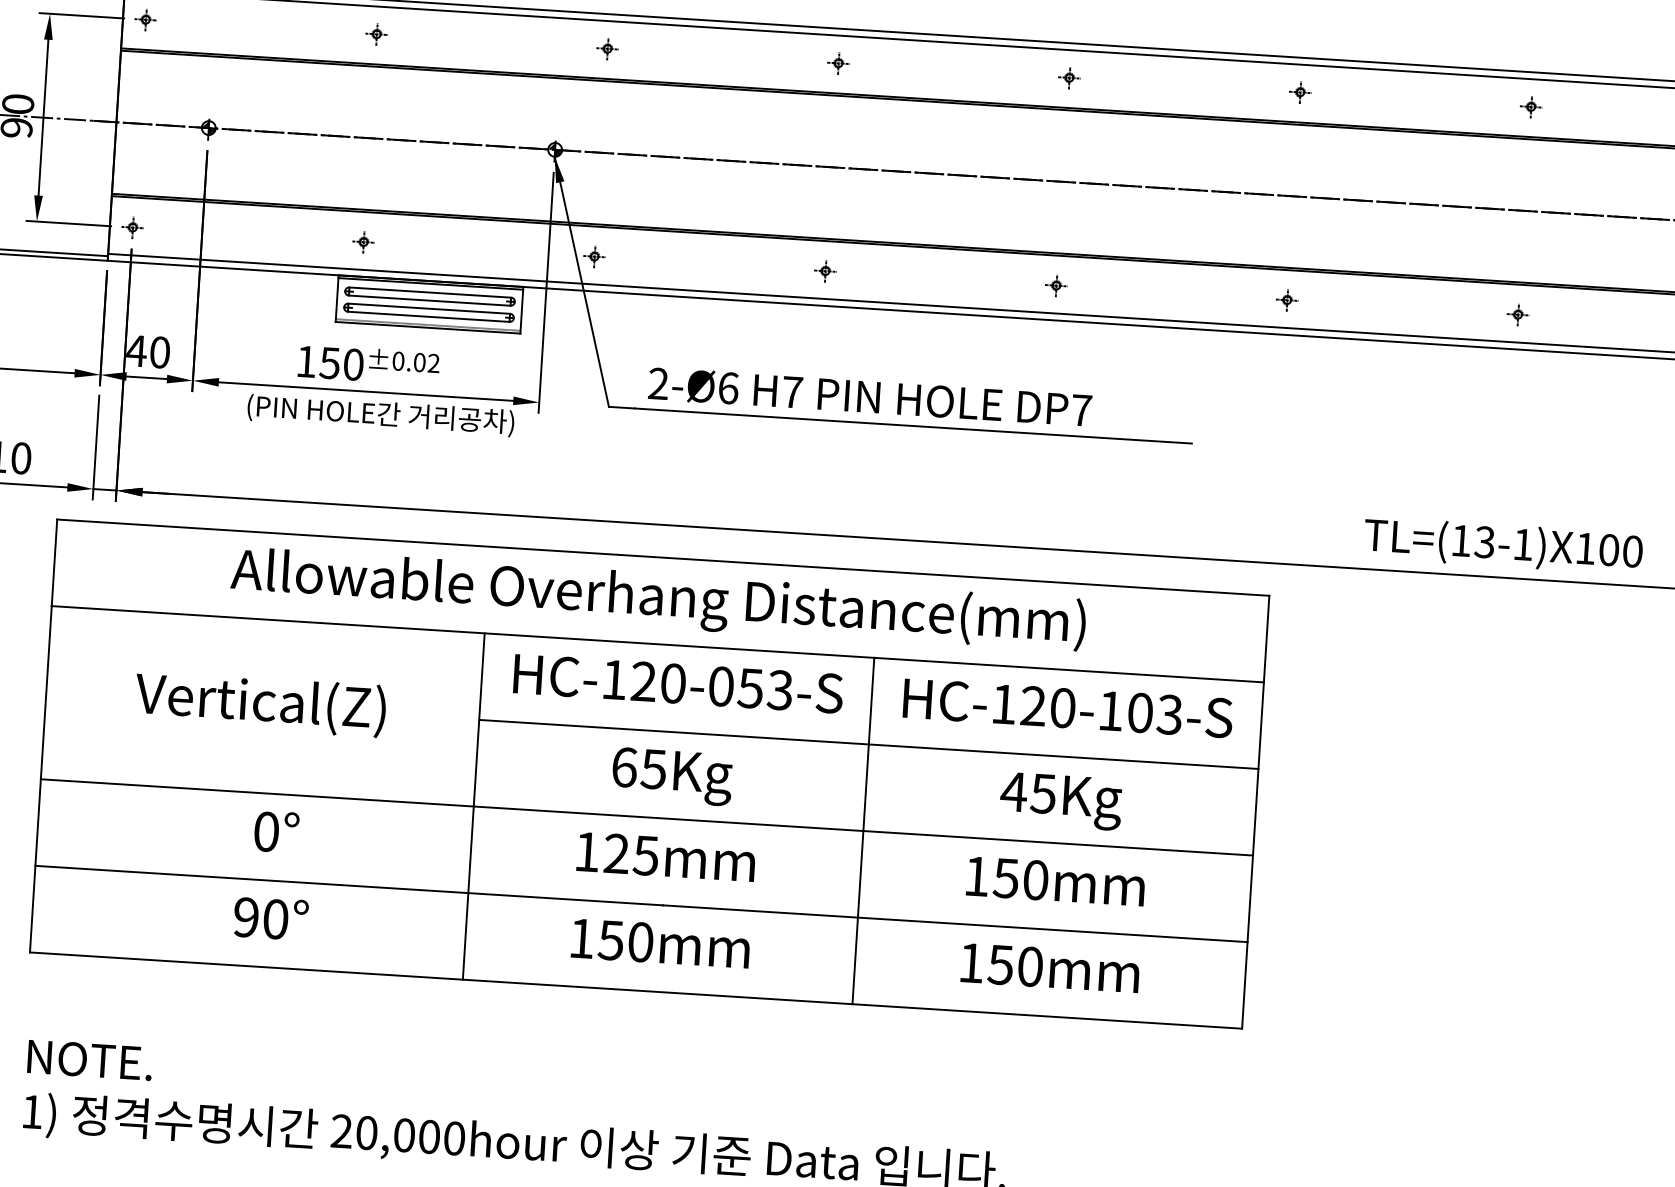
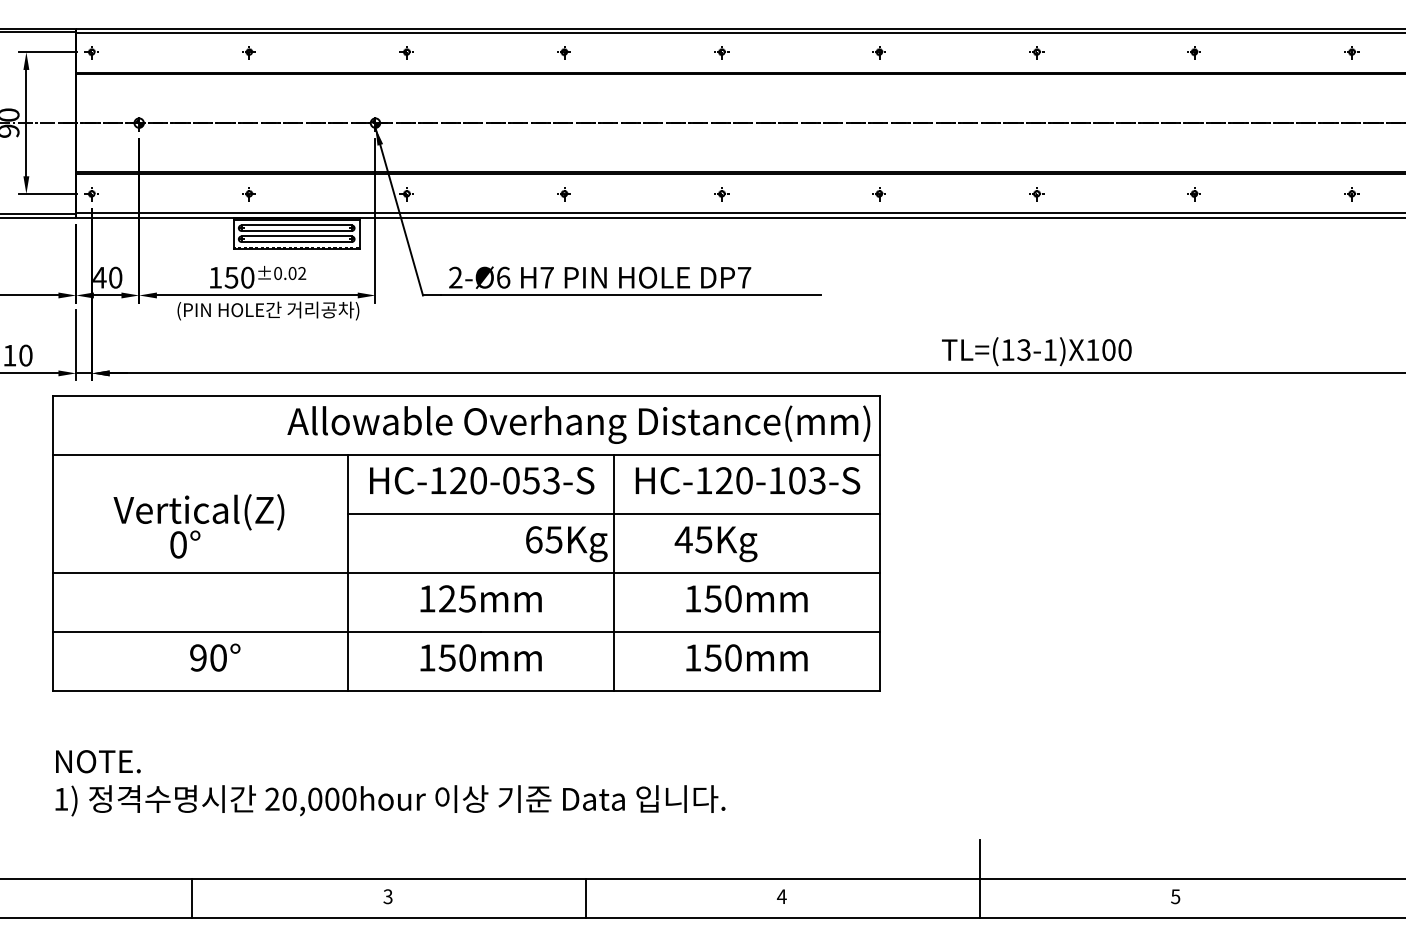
text: (657, 599) -> (578, 424), moved
text: (671, 777) -> (566, 544), moved
text: (1060, 801) -> (715, 544), moved
text: (276, 831) -> (185, 544), moved

